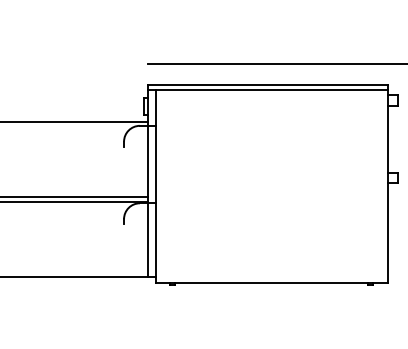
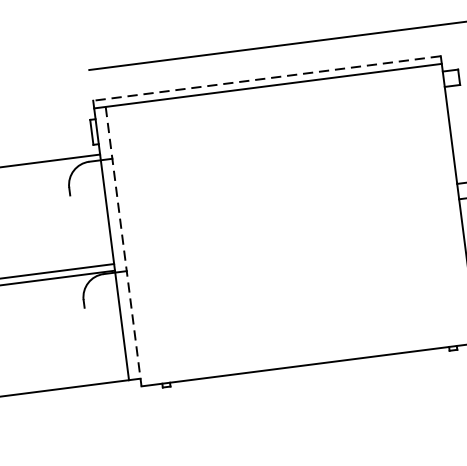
line: (267, 84) -> (266, 78), solid -> dashed
line: (155, 186) -> (123, 246), solid -> dashed

